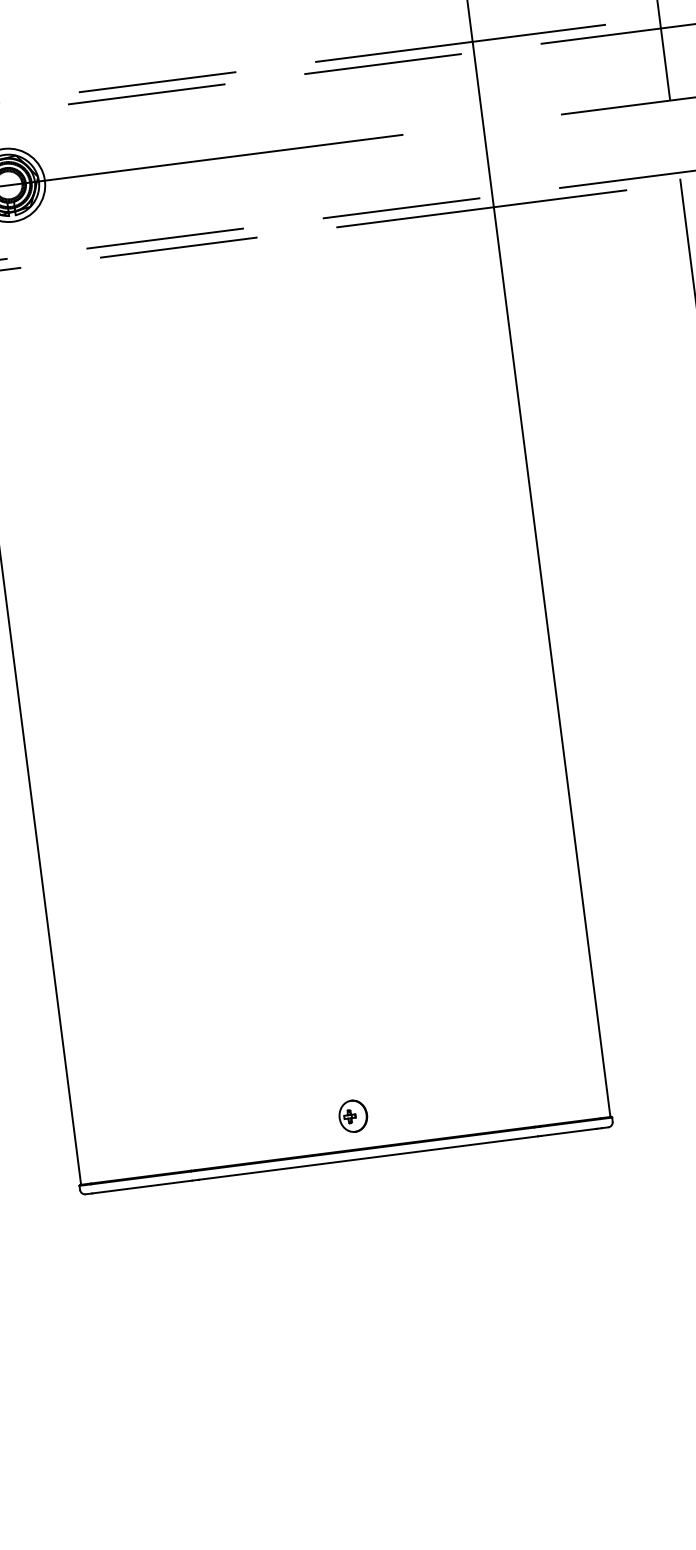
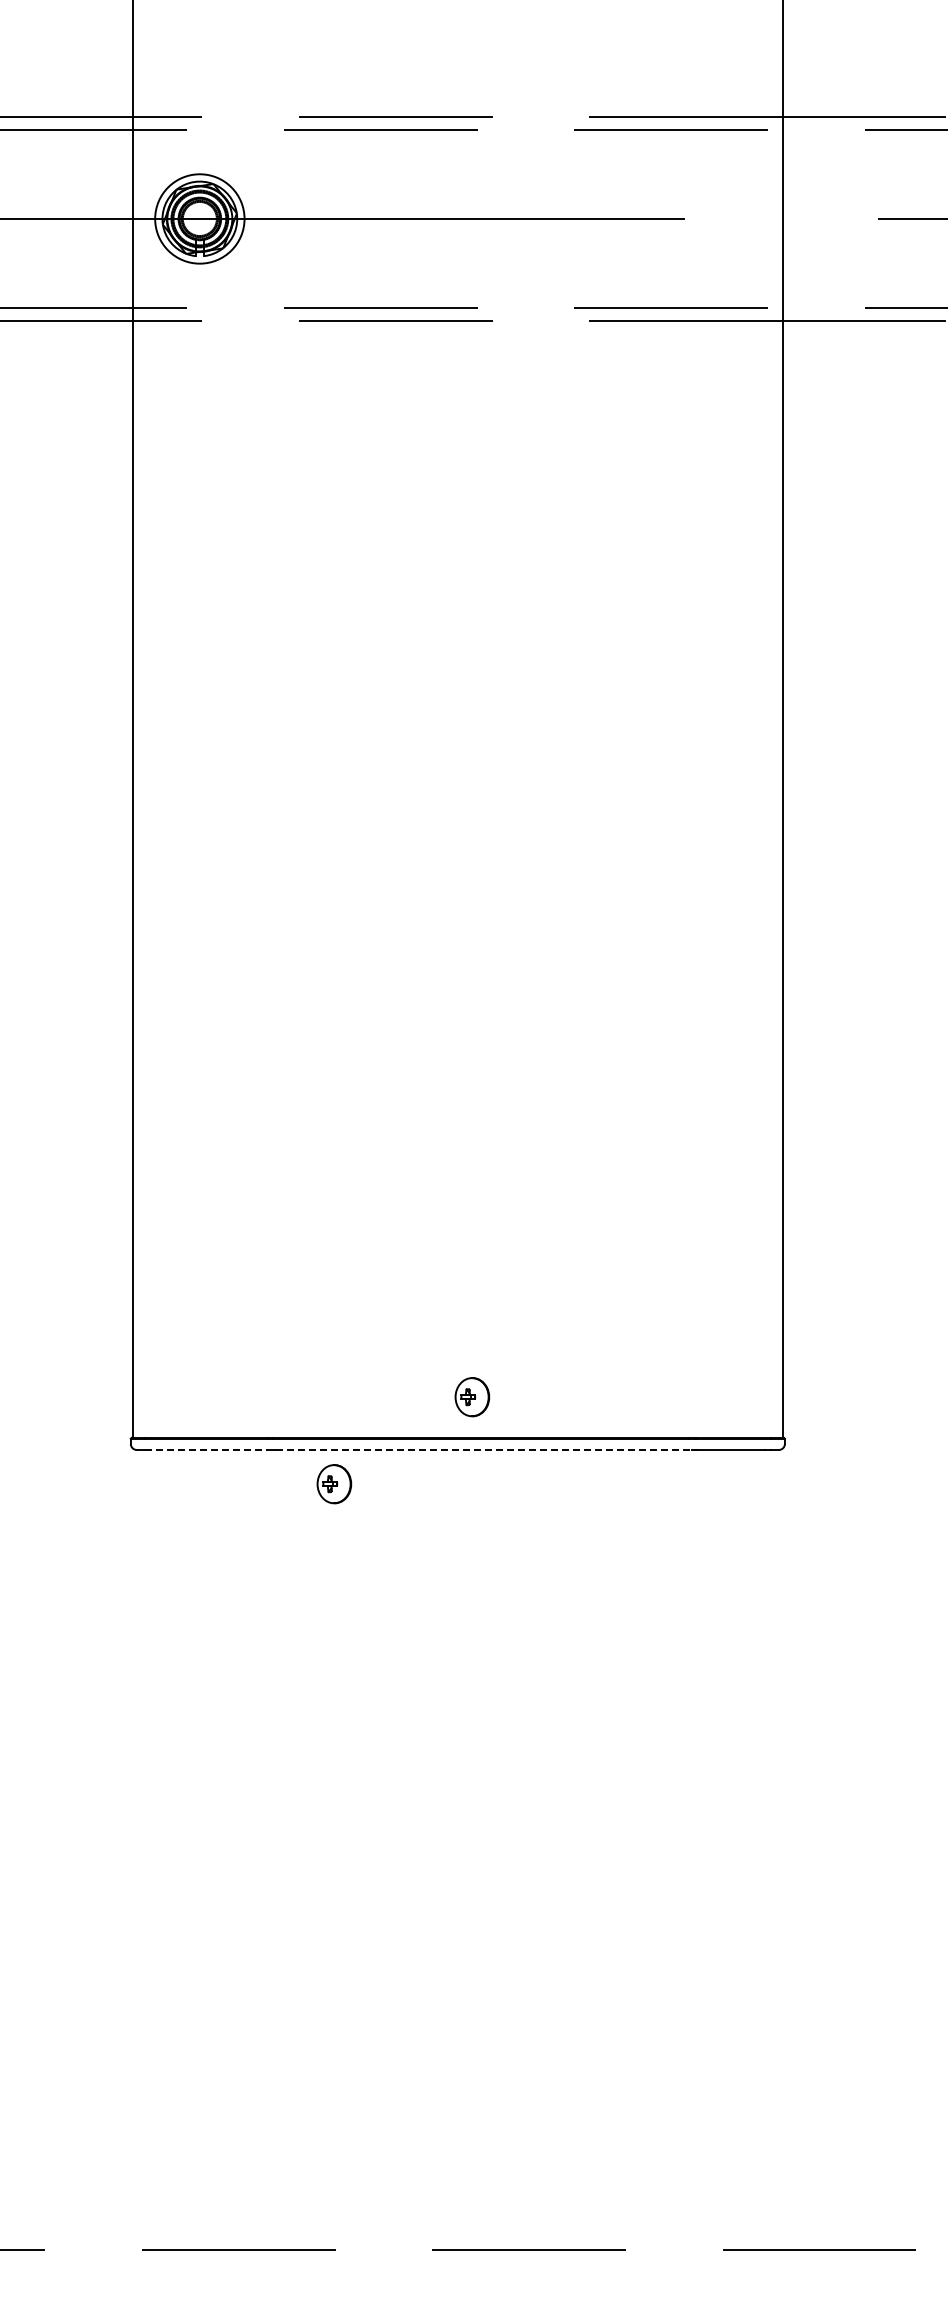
line: (368, 1158) -> (484, 1450), solid -> dashed
line: (142, 1187) -> (206, 1450), solid -> dashed
part: (250, 1201) -> (334, 1484), added

